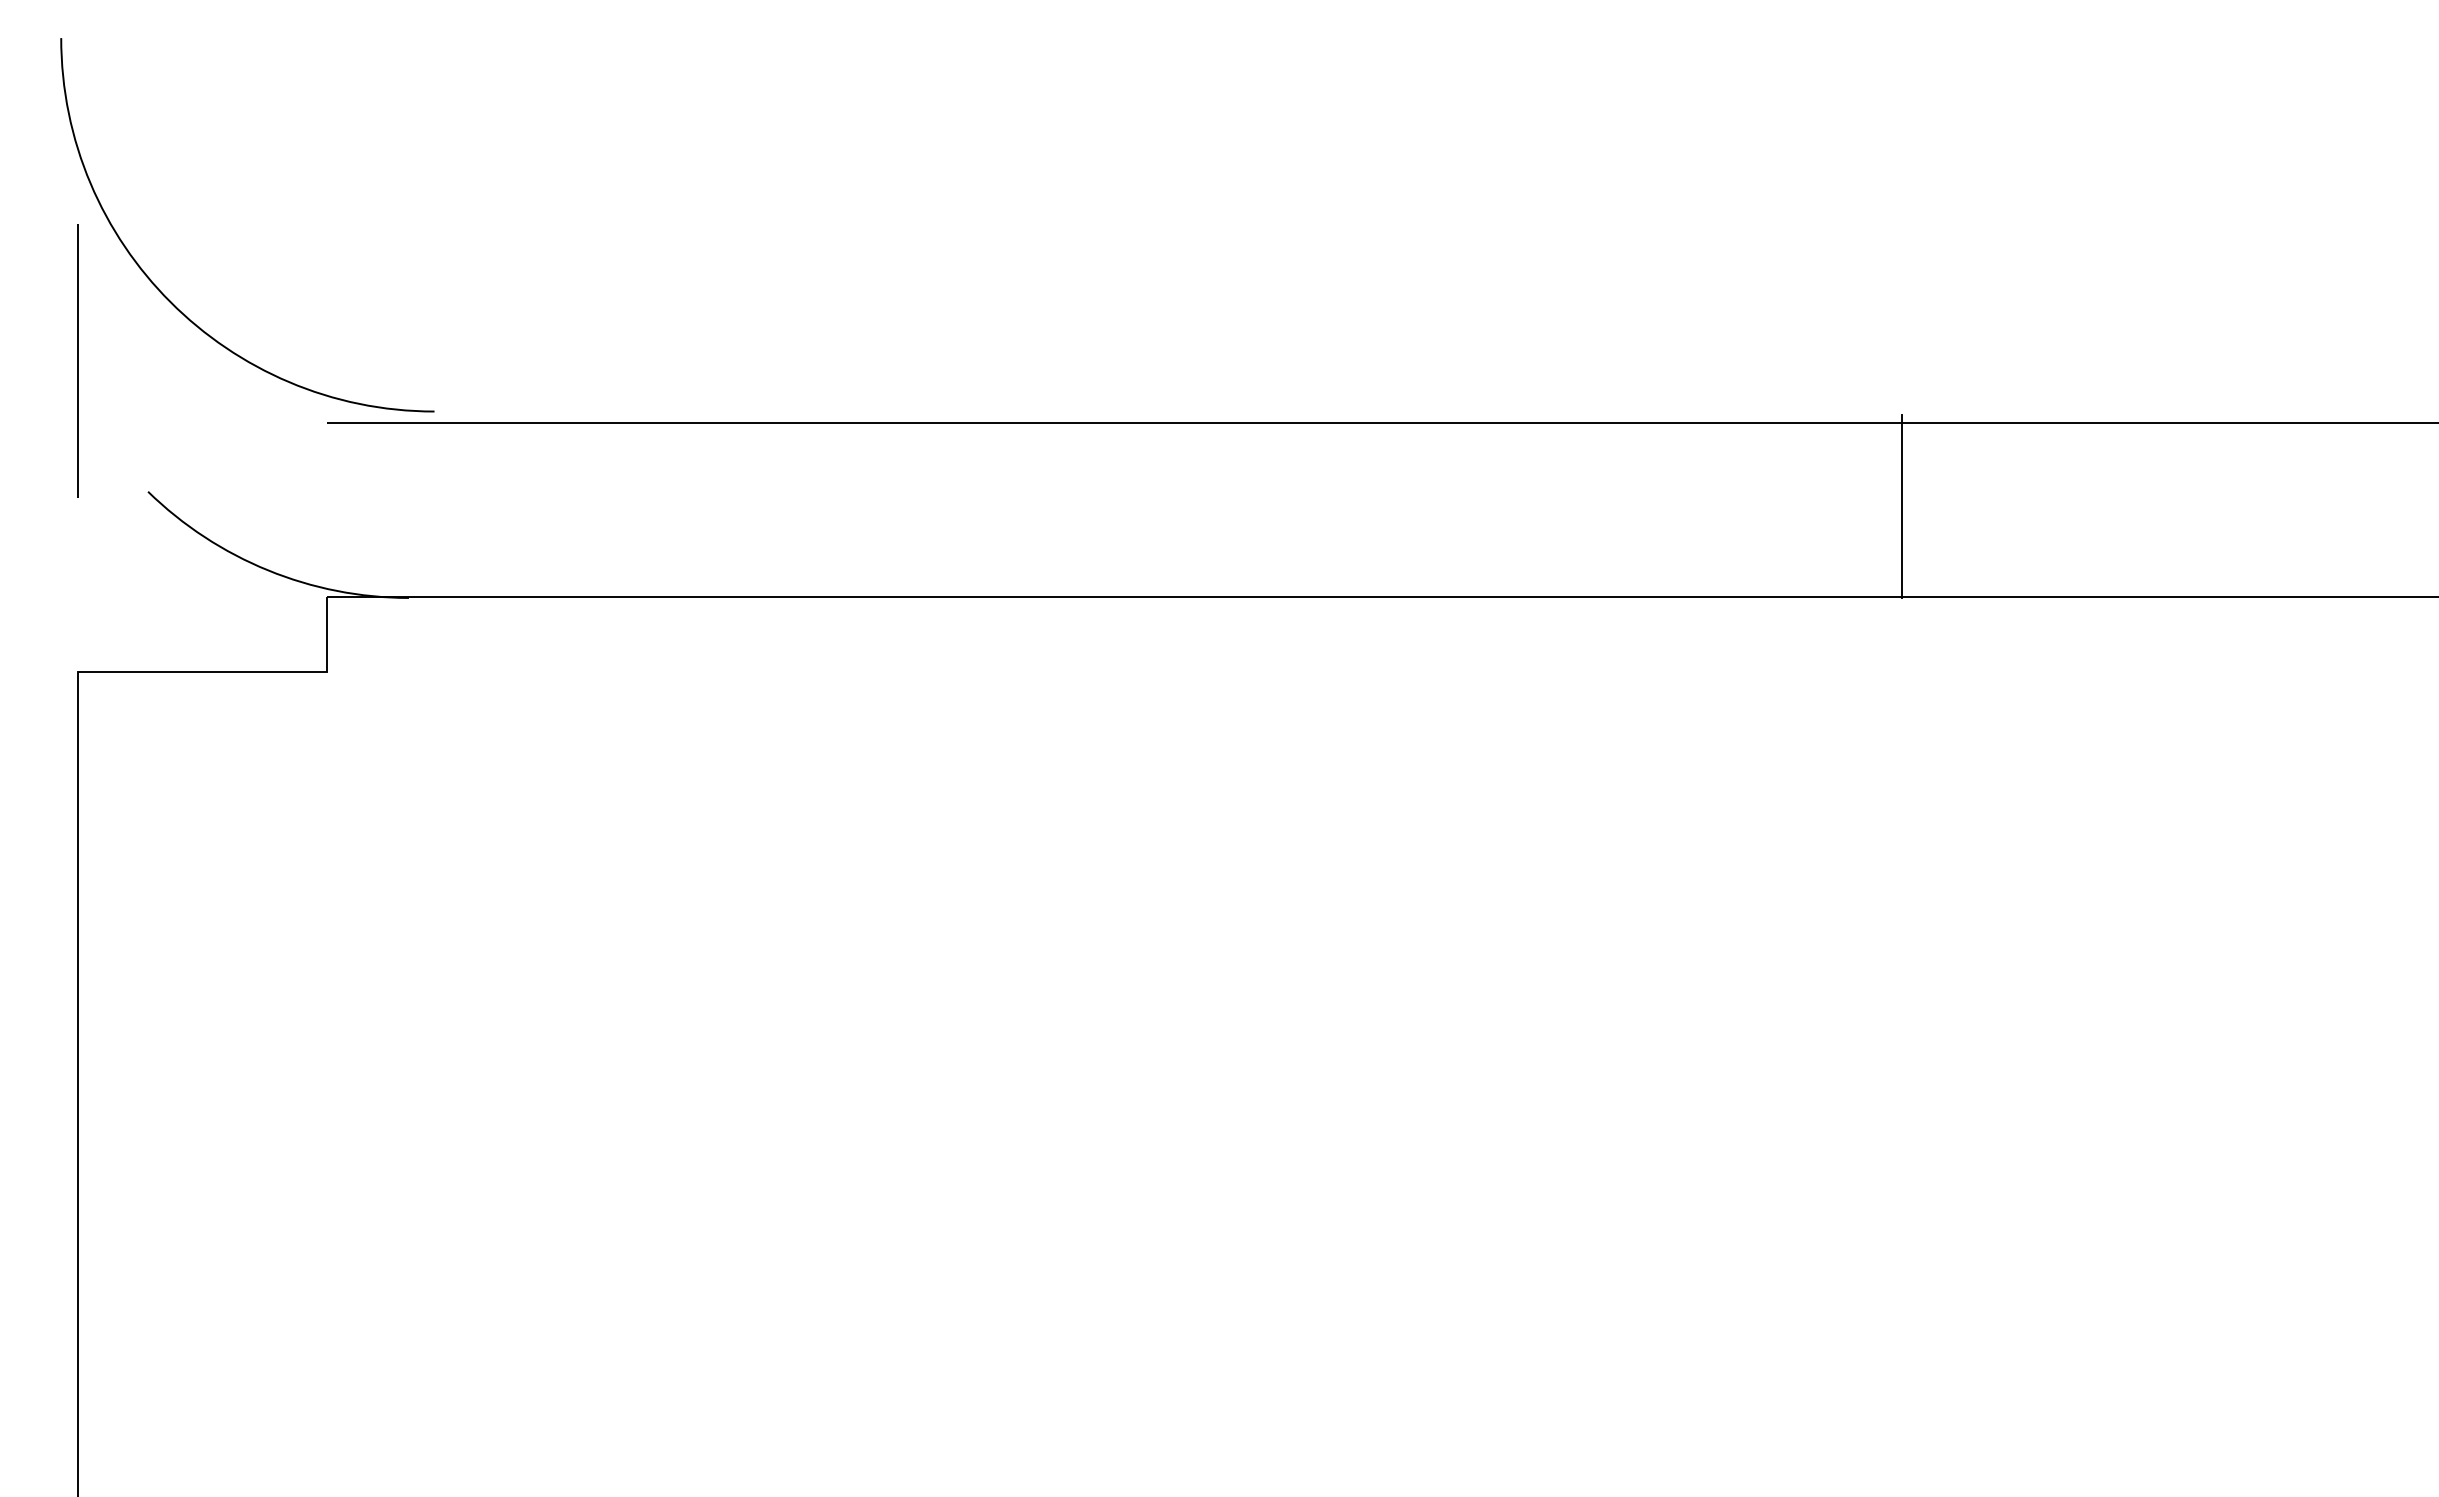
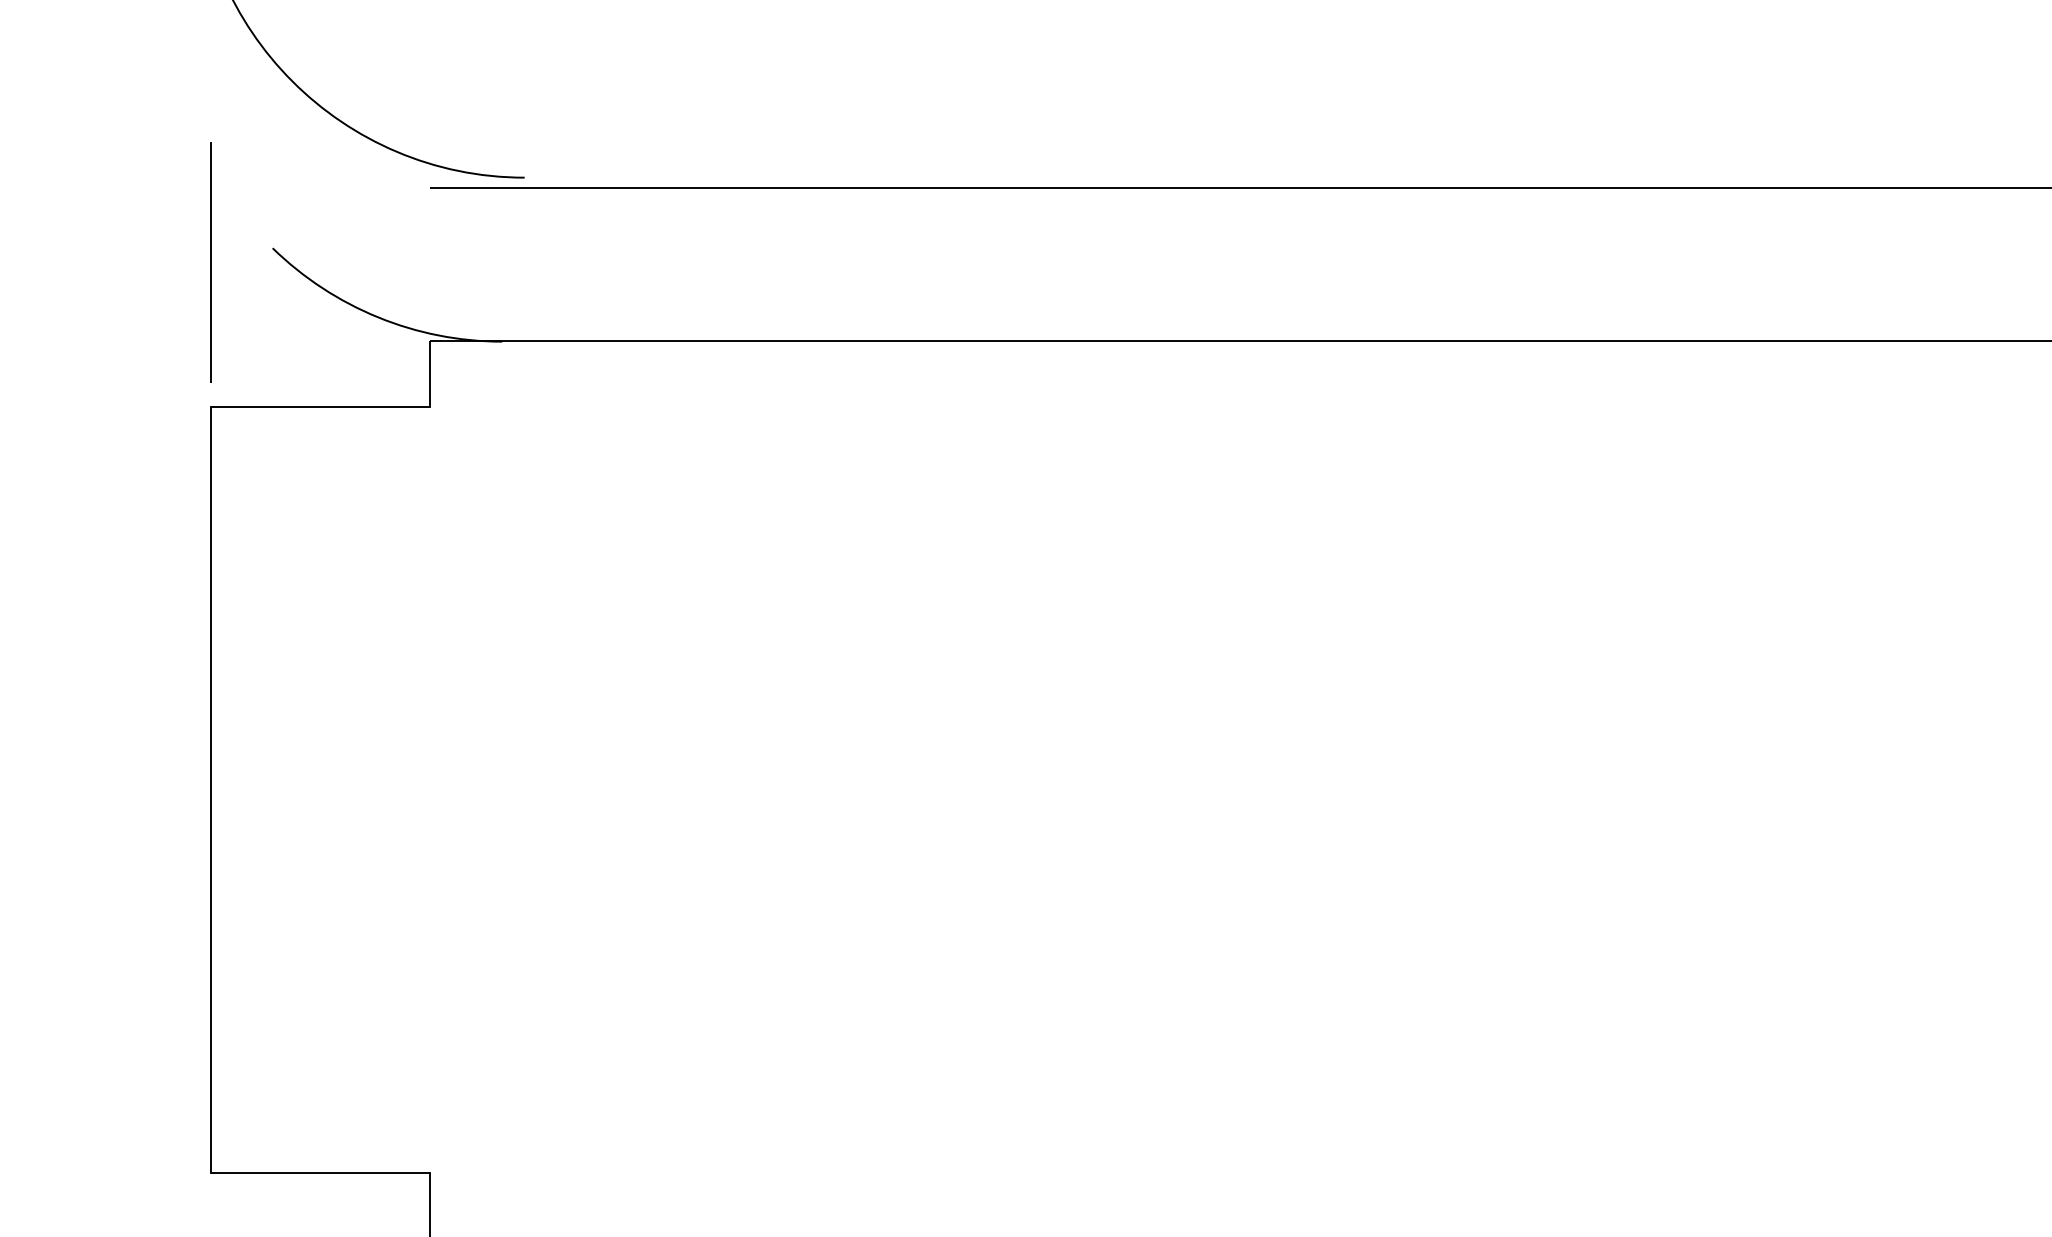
line: (77, 360) -> (210, 262), moved
line: (1902, 506) -> (1816, 261), removed

